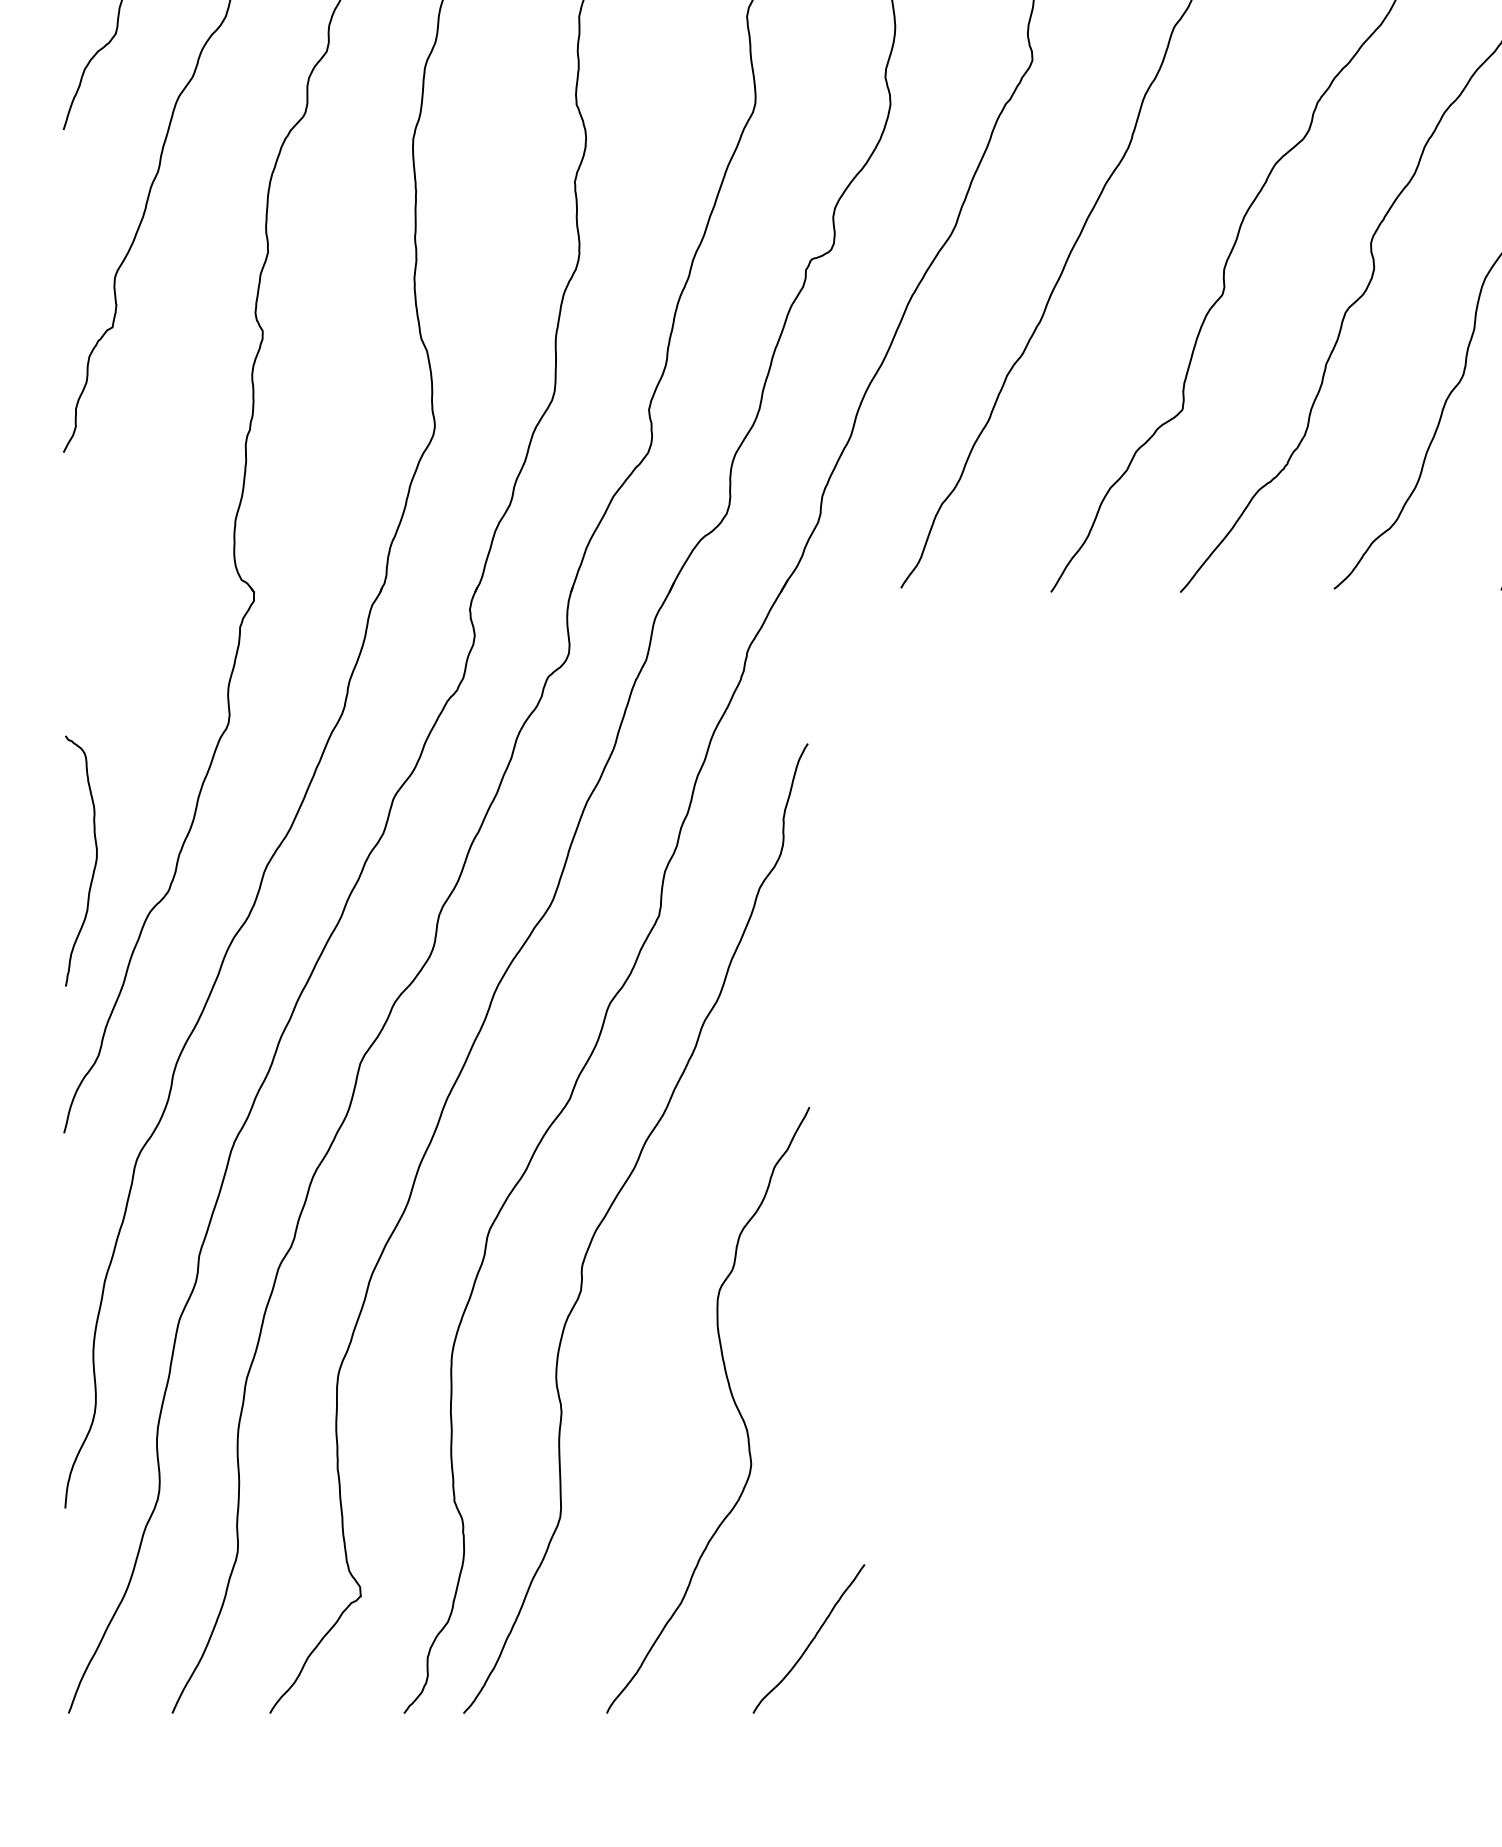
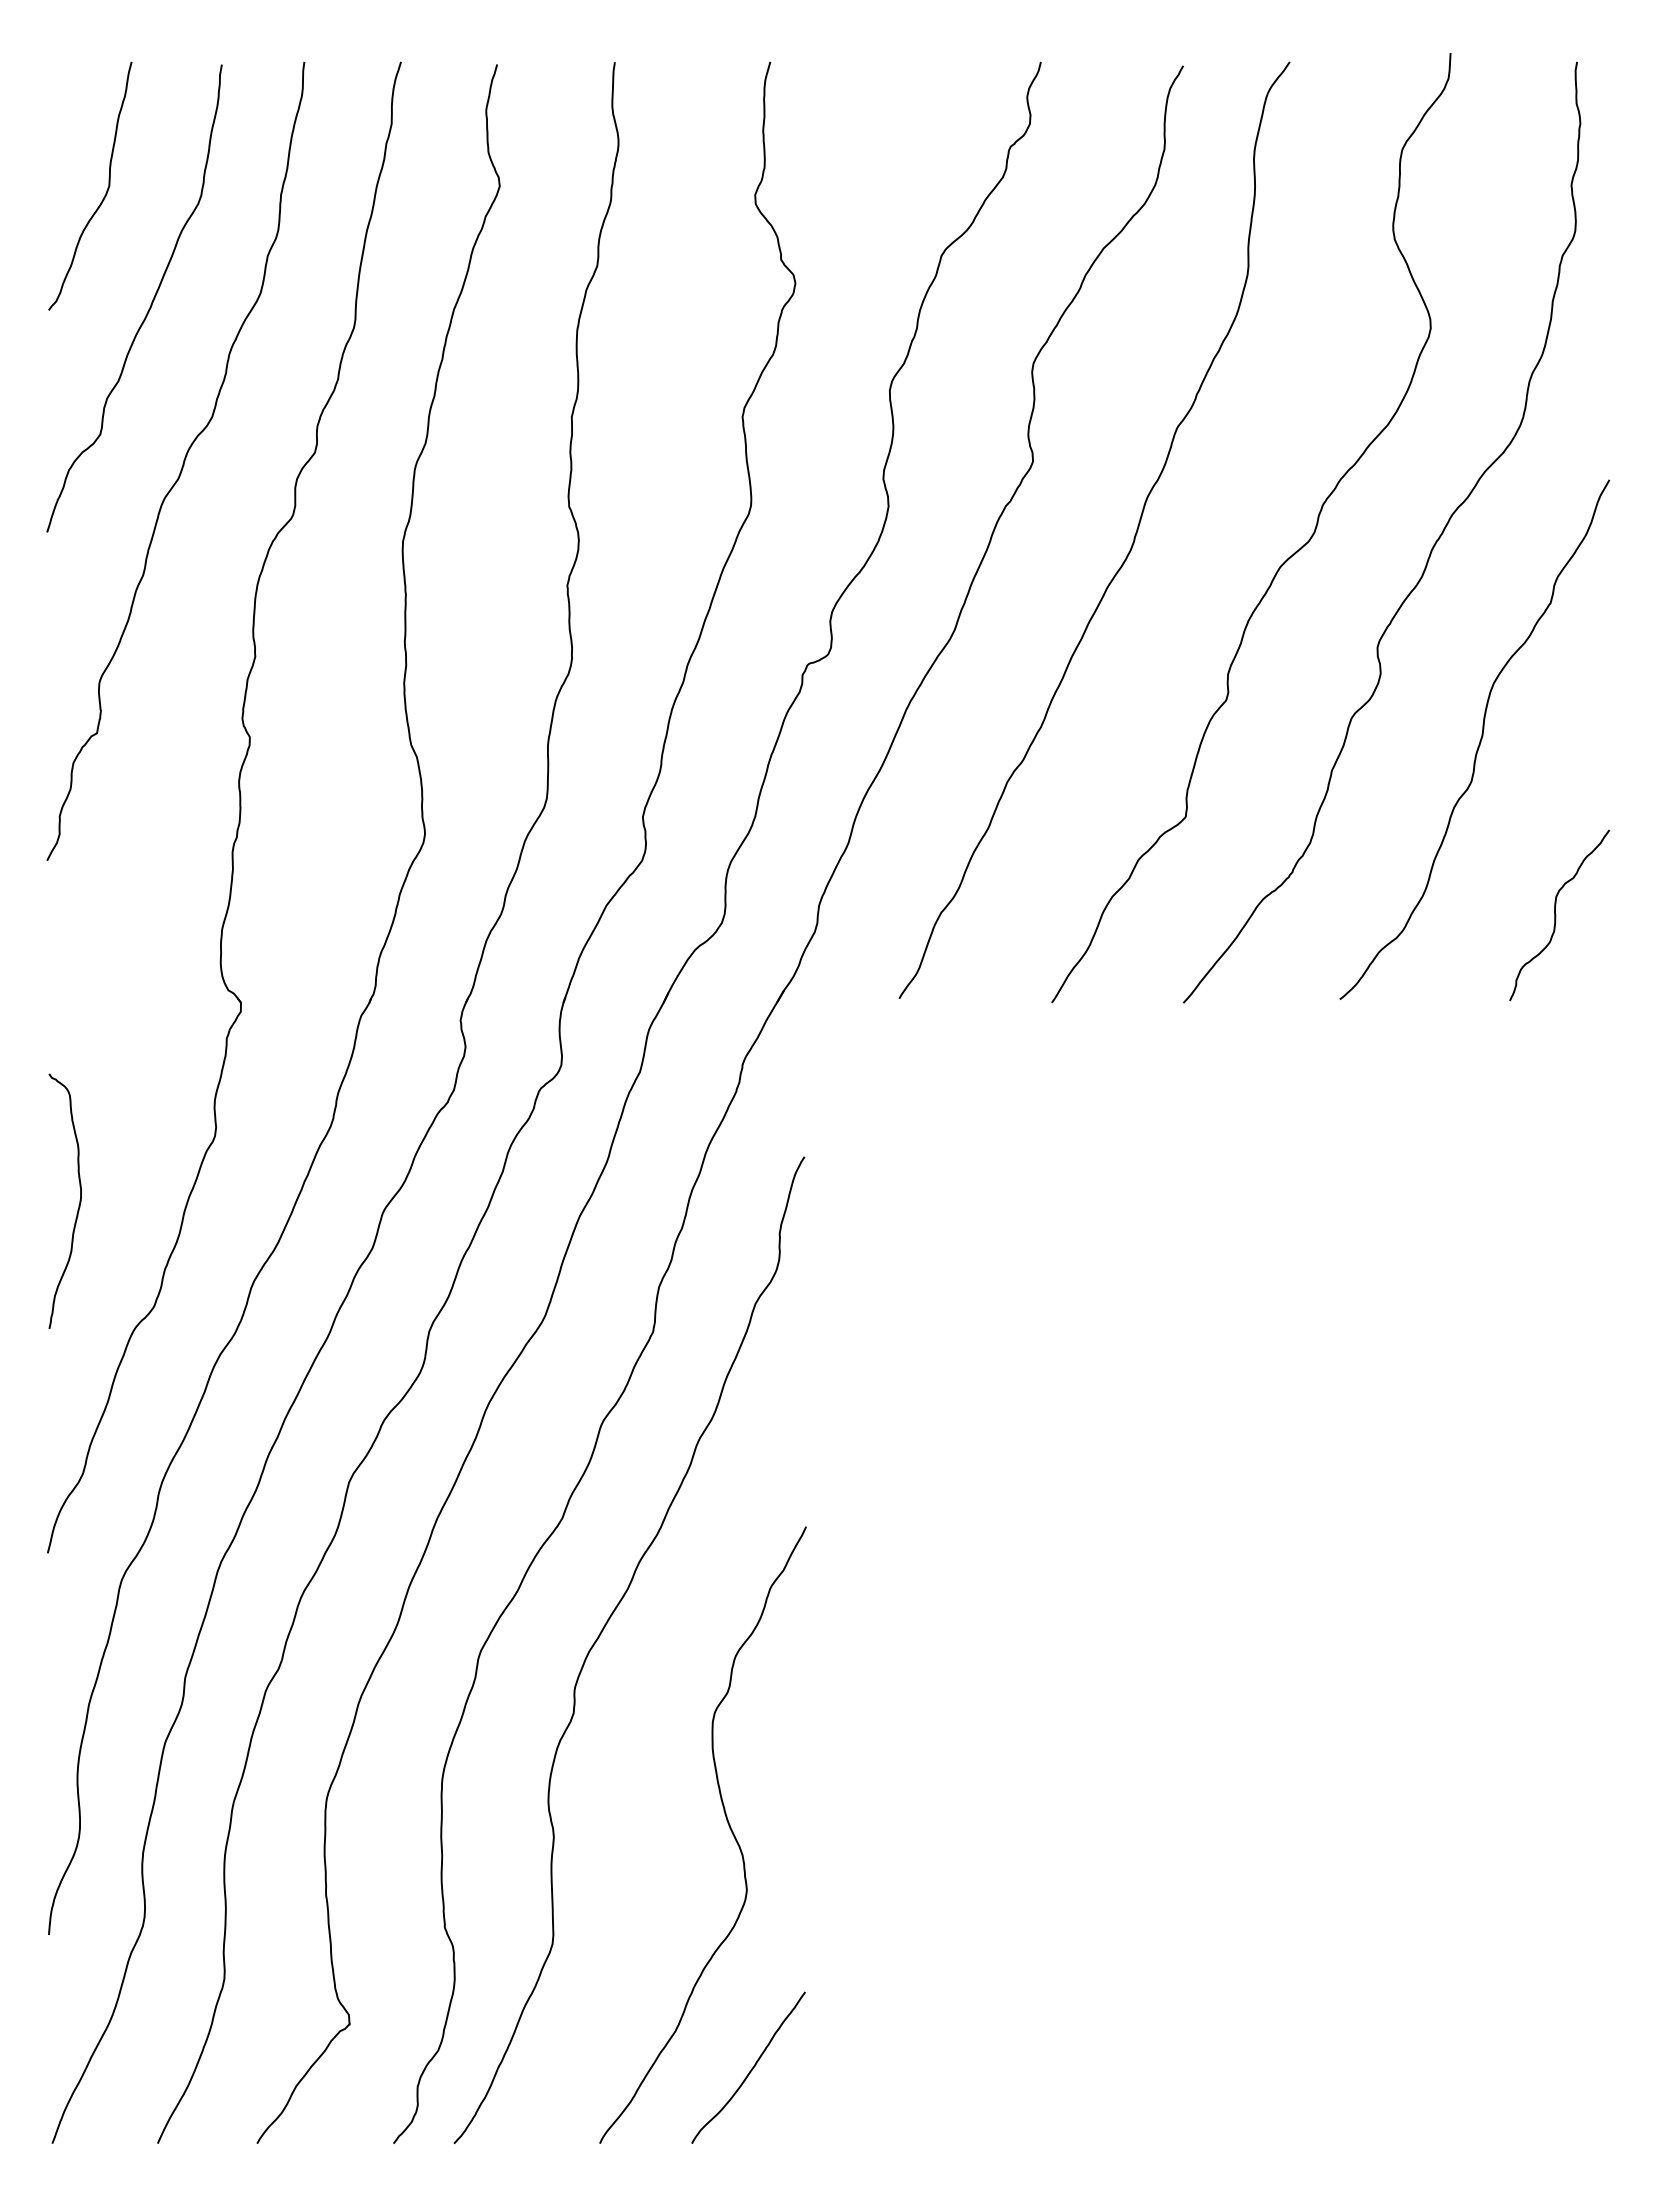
curve: (94, 865) -> (78, 1205), moved
curve: (810, 1640) -> (750, 2069), moved

